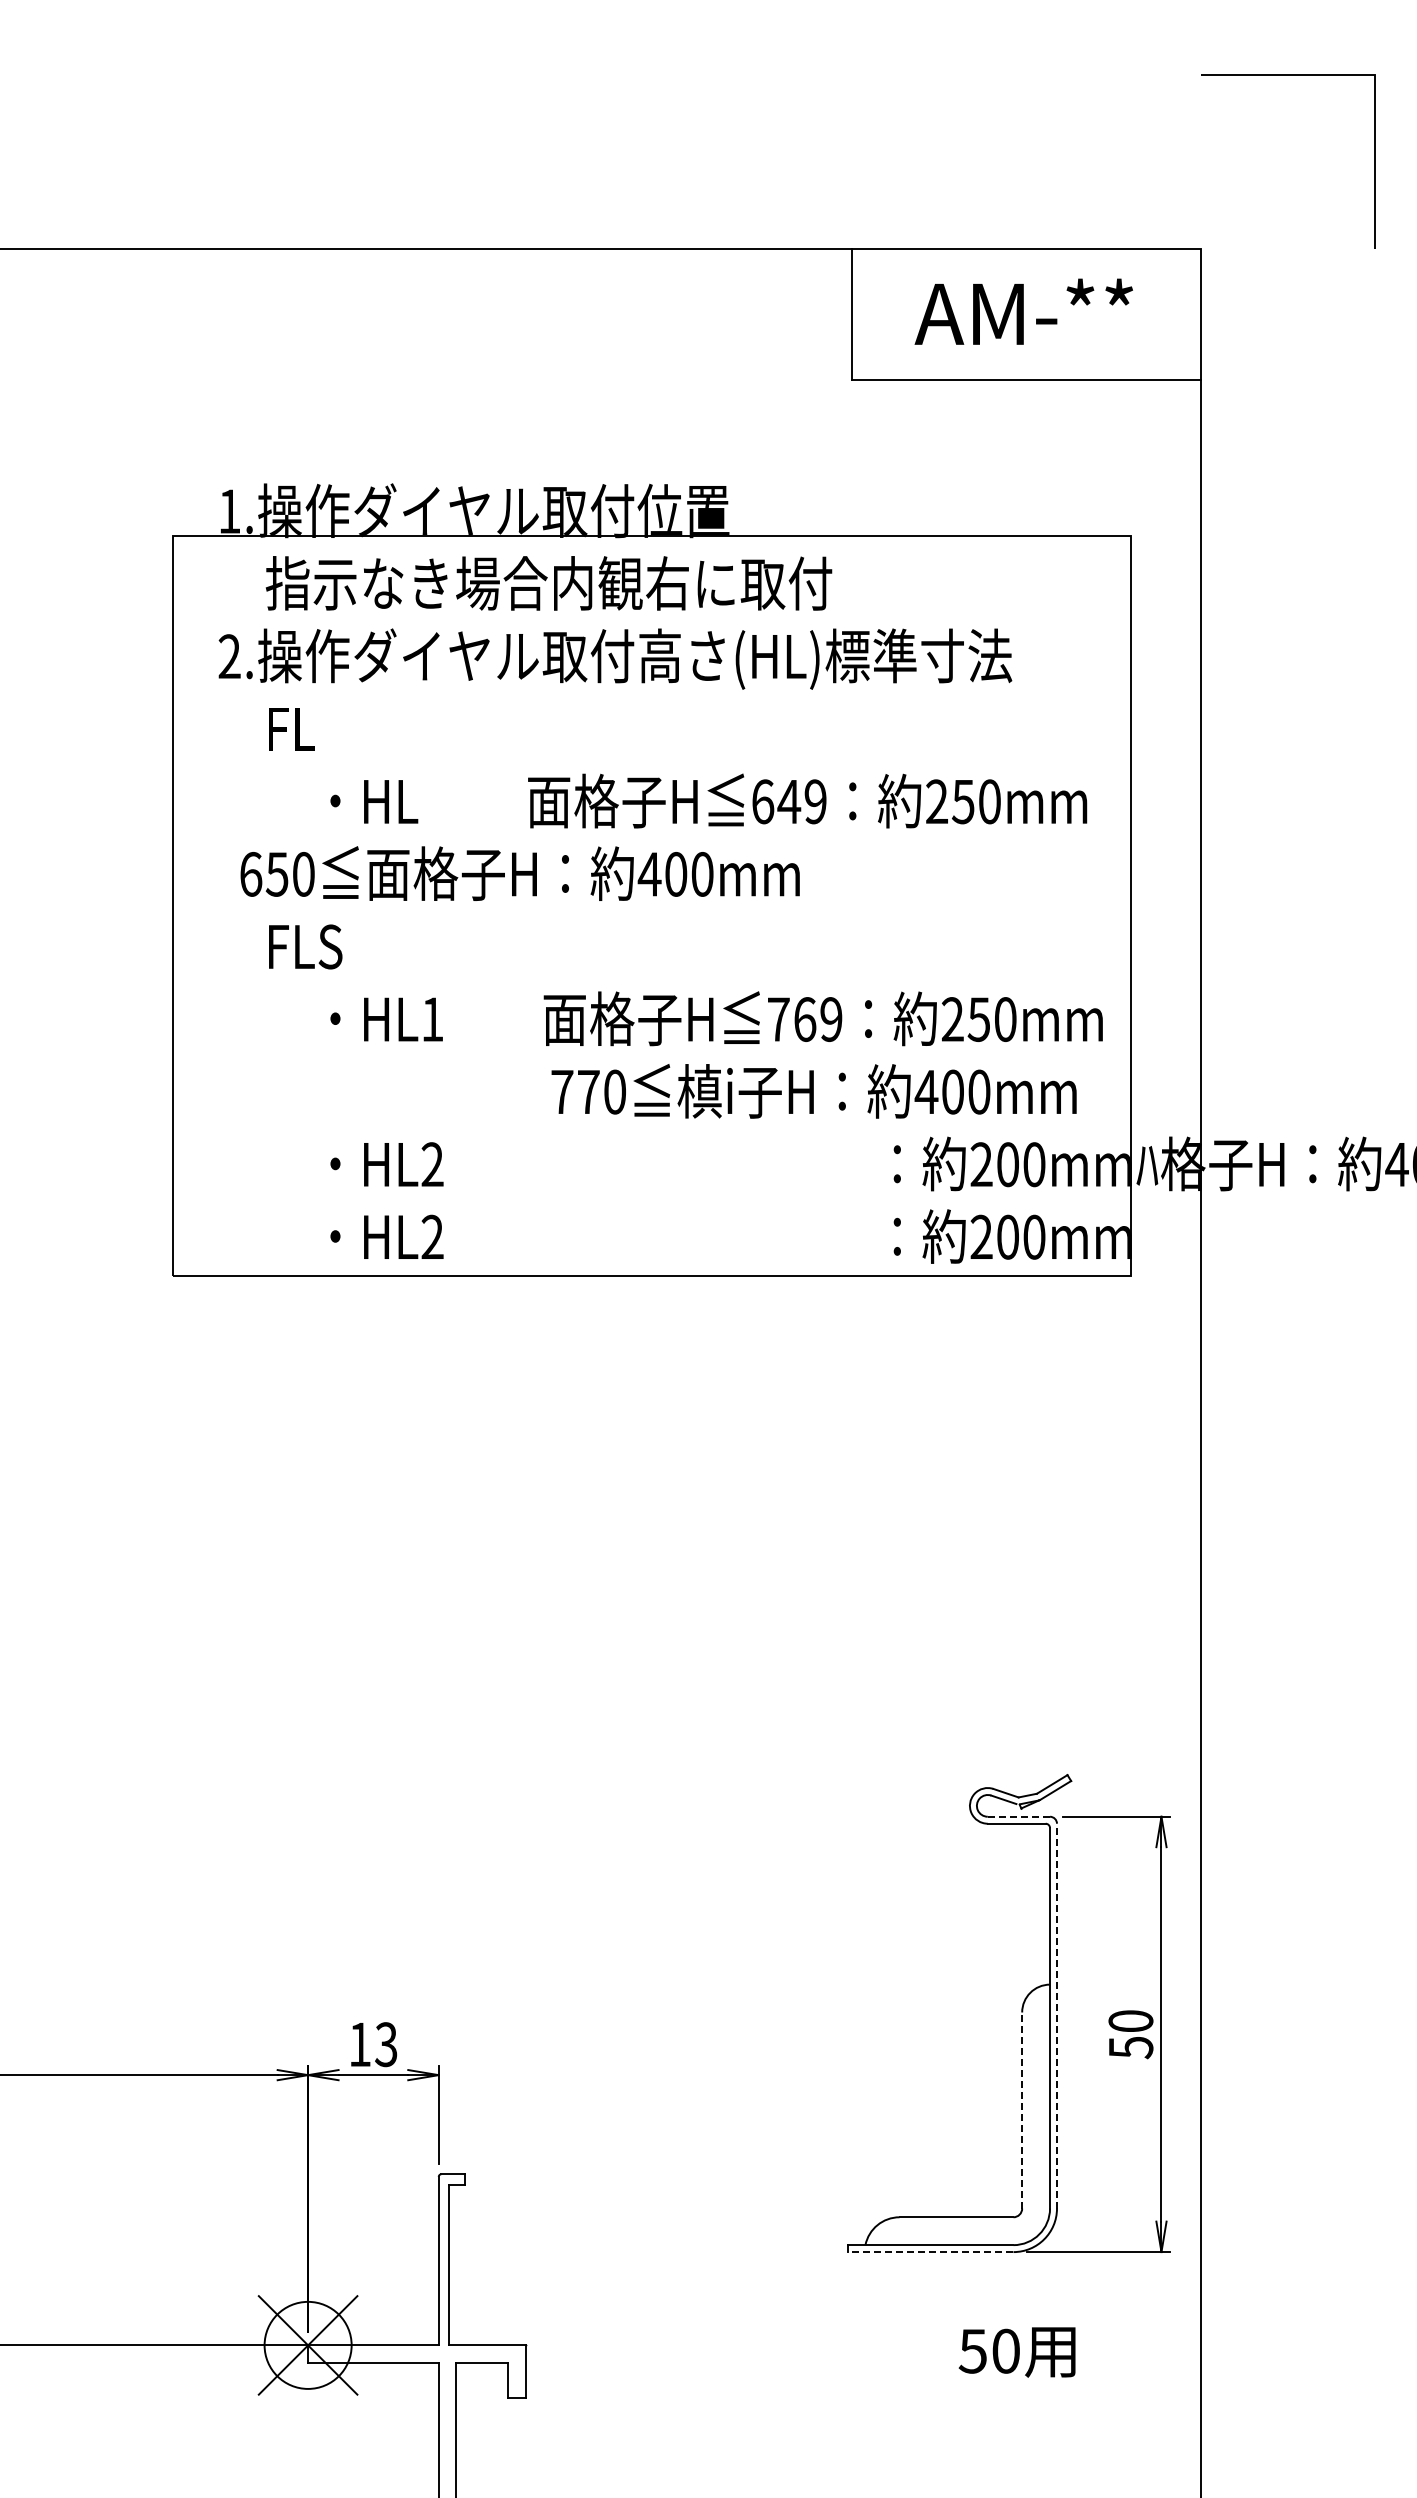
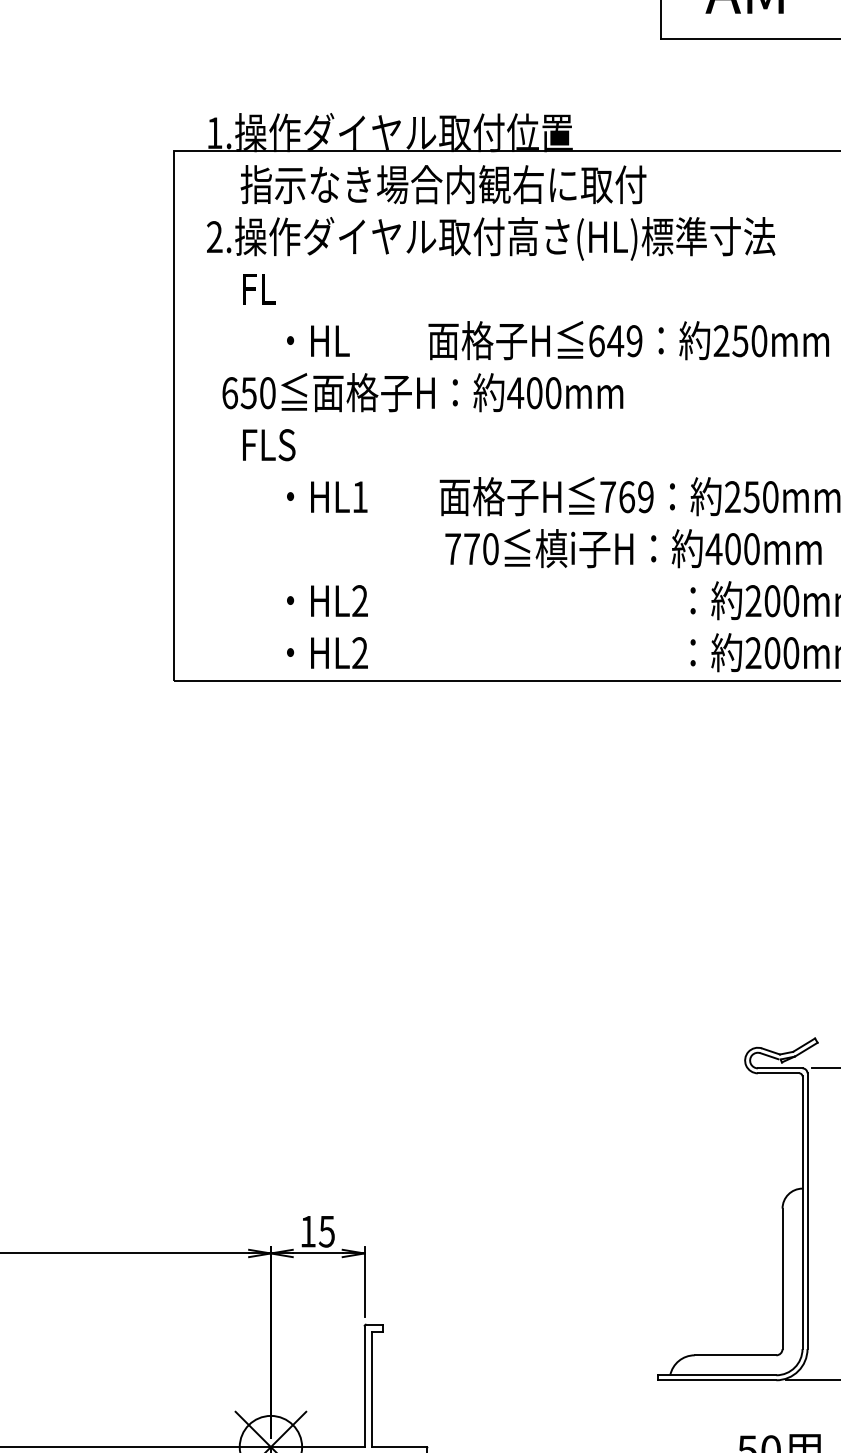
line: (1018, 1816) -> (779, 1068), dashed -> solid
line: (1057, 2015) -> (807, 1210), dashed -> solid
text: (386, 2044) -> (327, 1231), 13 -> 15
line: (1022, 2110) -> (782, 1278), dashed -> solid
line: (930, 2252) -> (716, 1380), dashed -> solid

